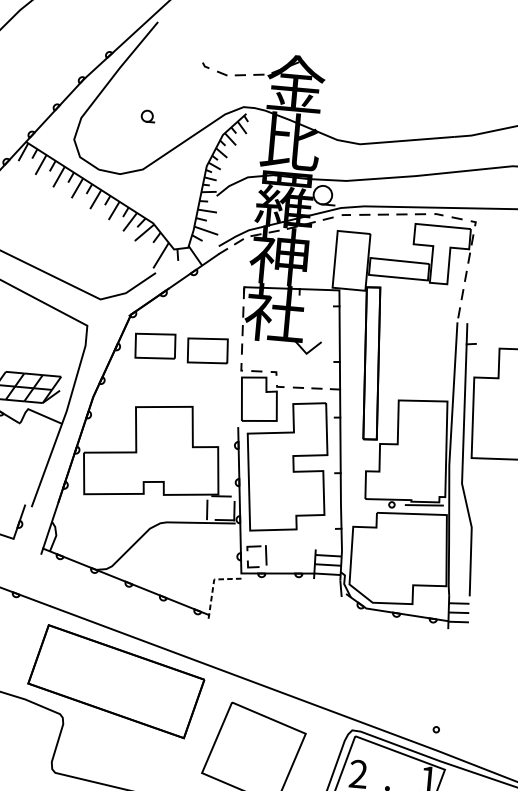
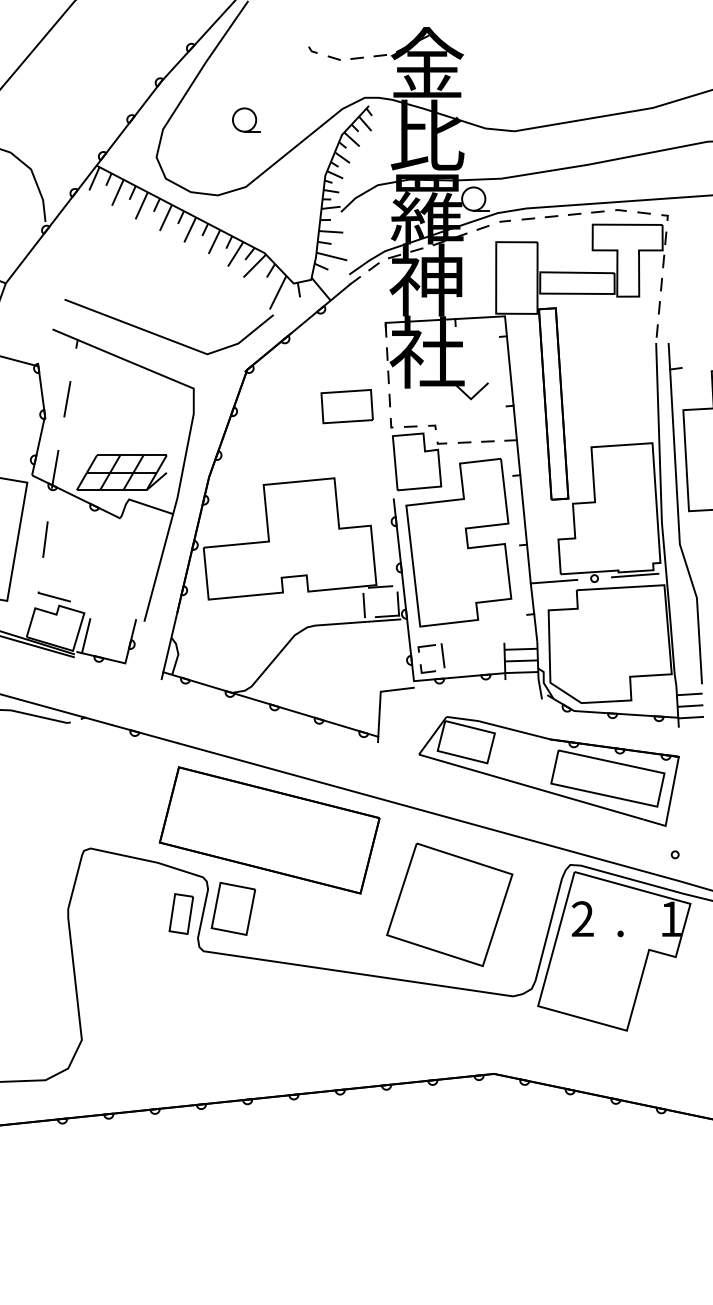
part: (148, 115) -> (246, 119), size x1.67
part: (154, 346) -> (280, 406), removed
line: (359, 504) -> (553, 581), added
line: (213, 585) -> (380, 699), dashed -> solid
part: (341, 654) -> (548, 771), added
part: (81, 740) -> (232, 908), added
part: (39, 741) -> (180, 913), added

